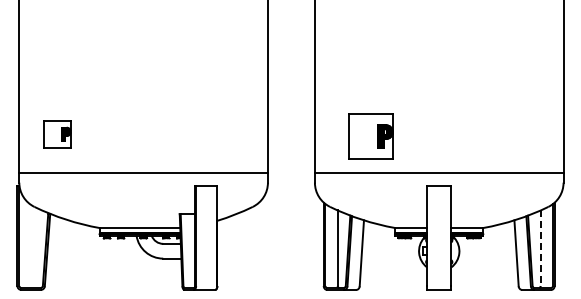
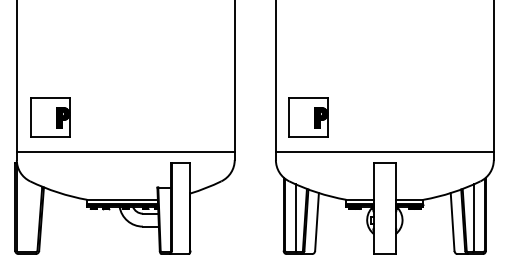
part: (57, 134) -> (50, 117), size x1.67
part: (370, 136) -> (307, 117), moved
line: (540, 248) -> (473, 217), dashed -> solid

